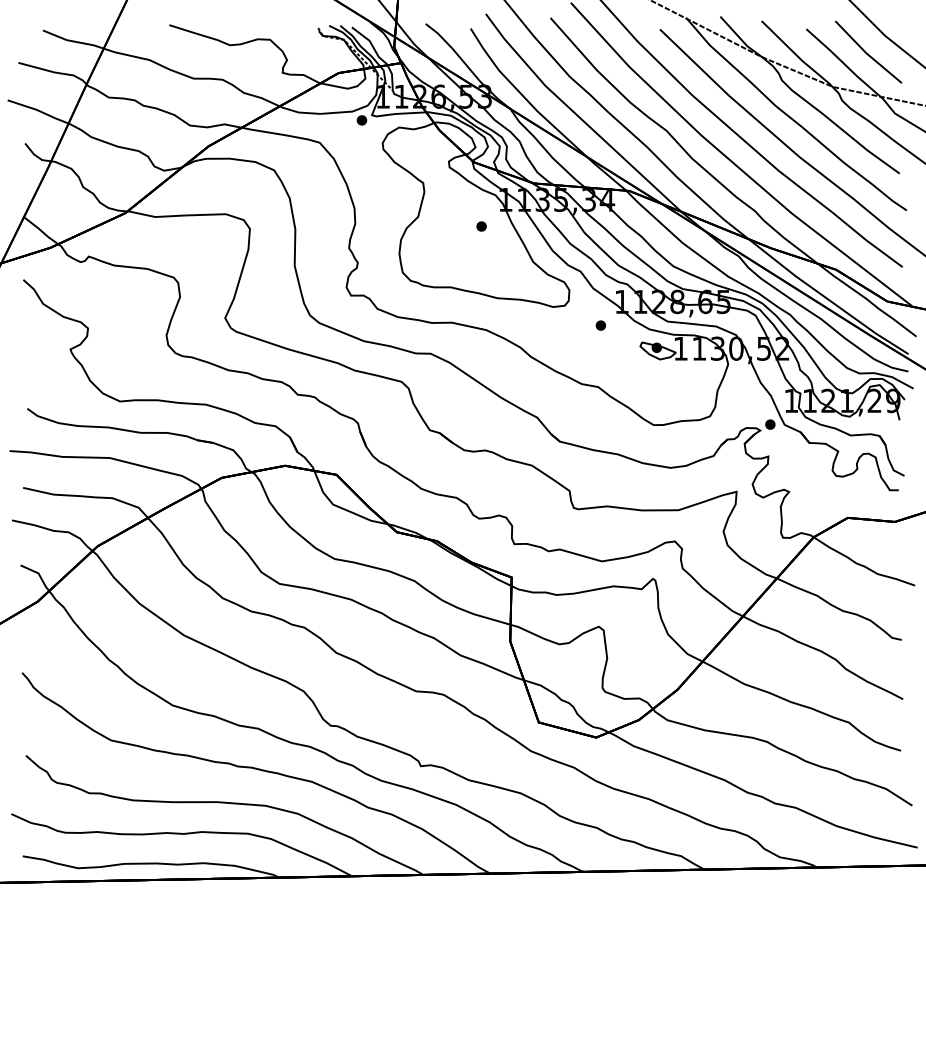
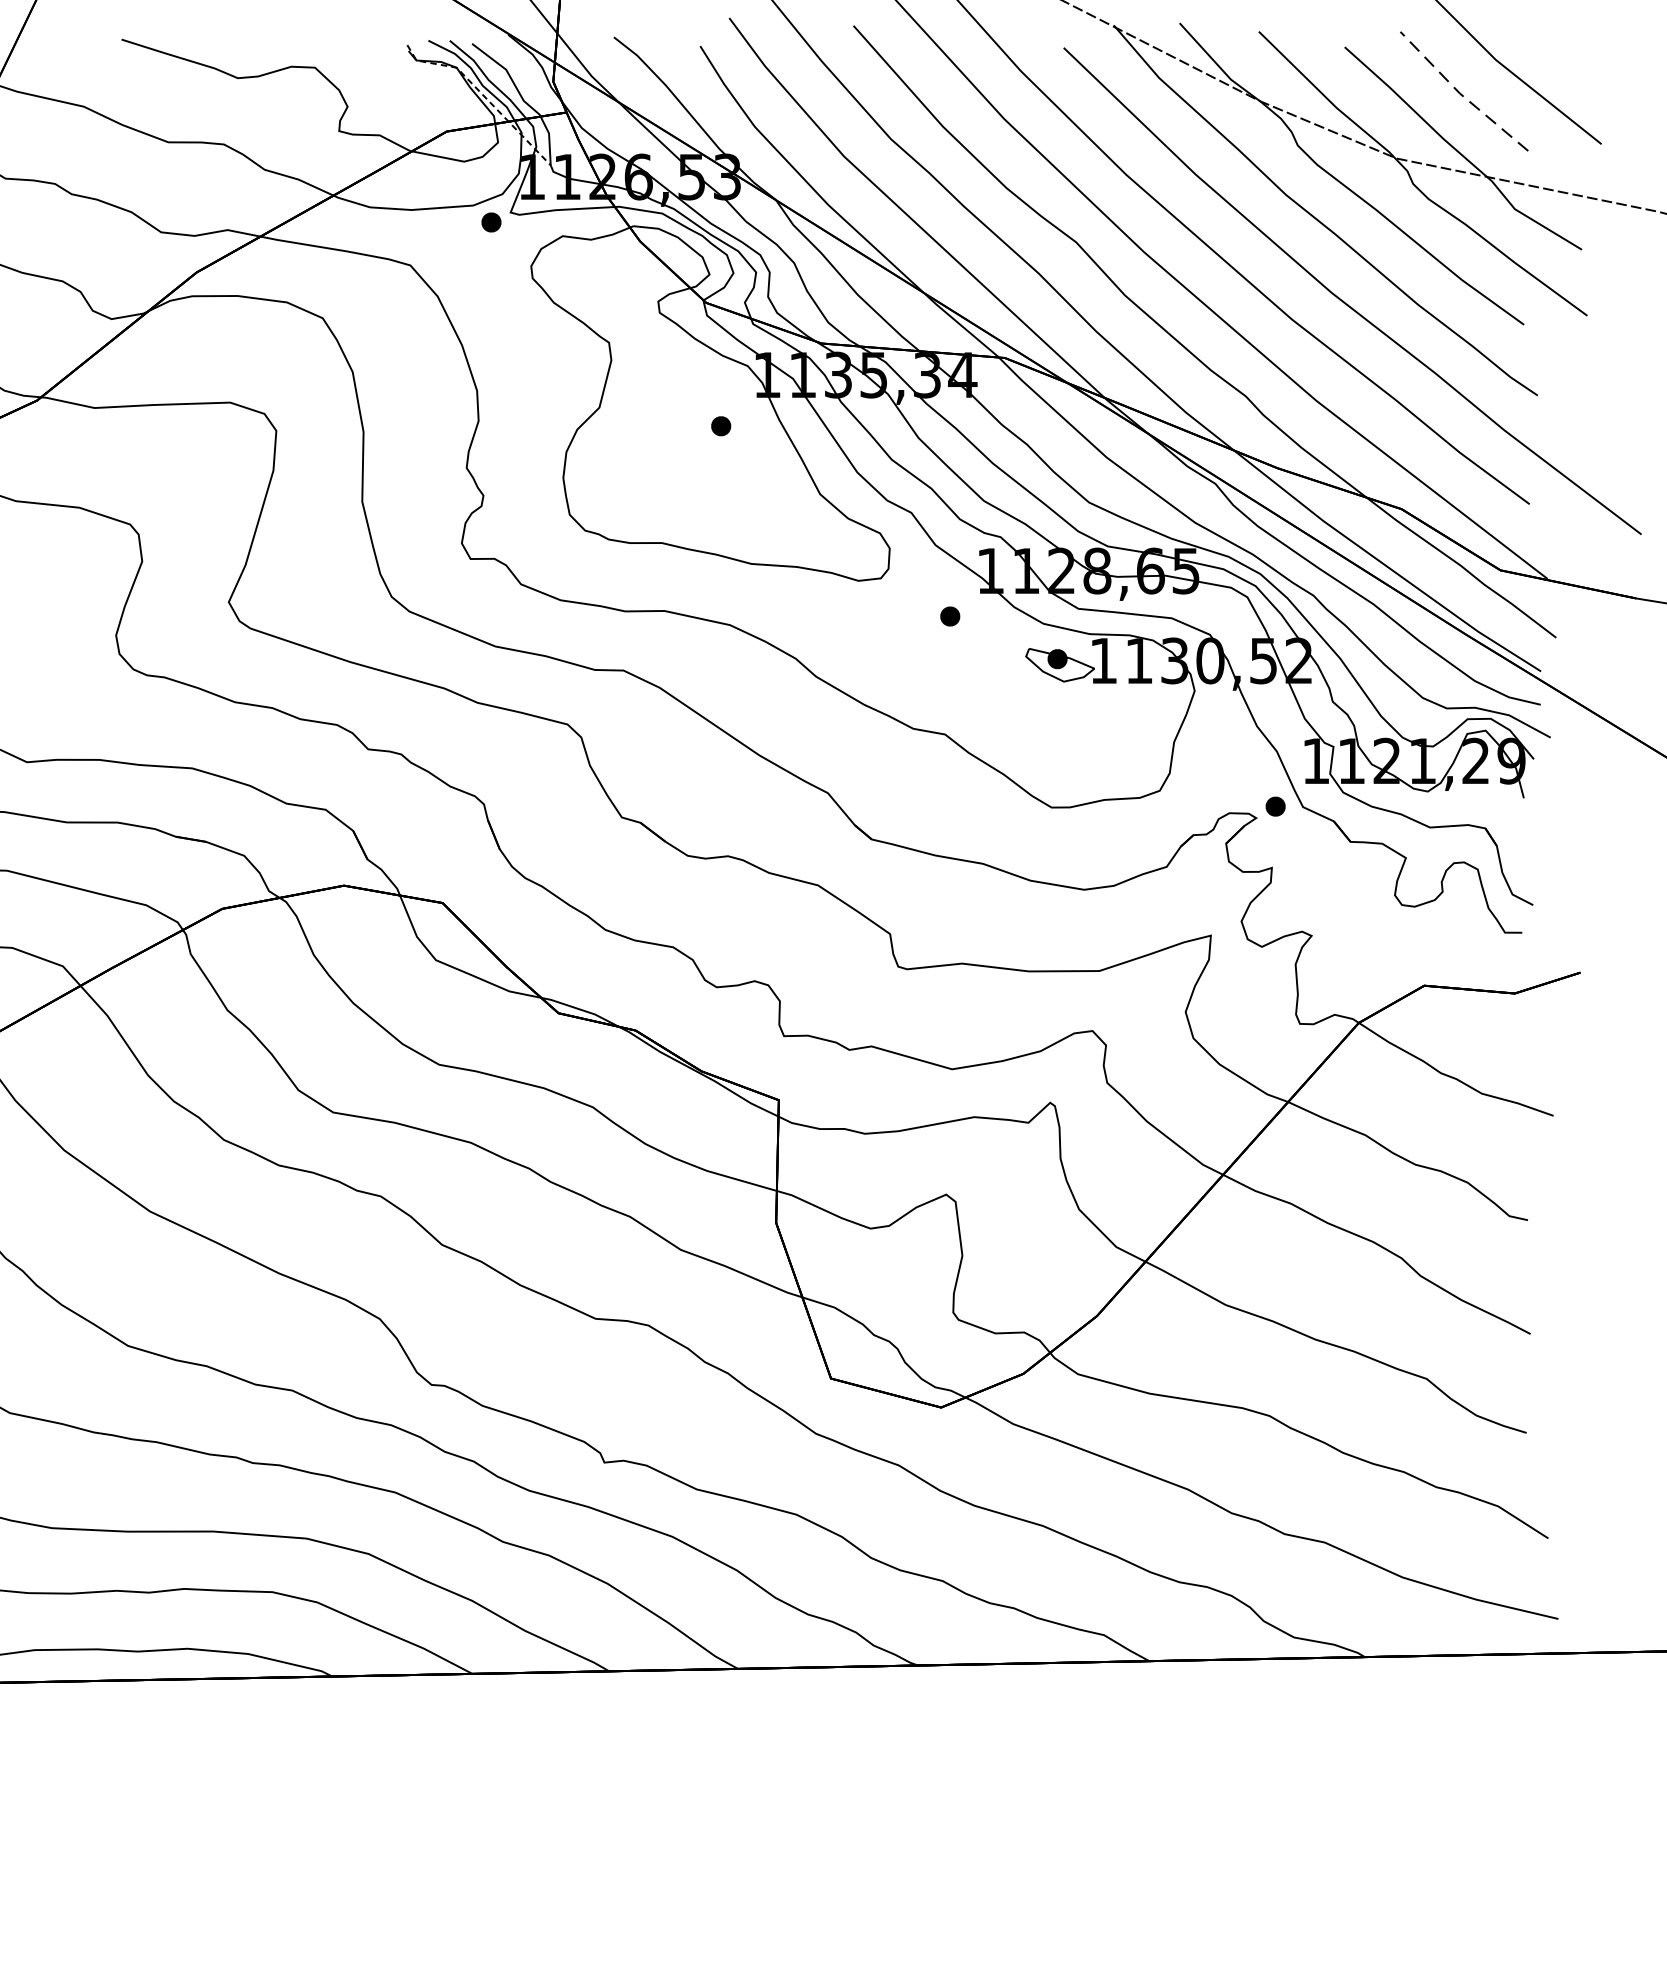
line: (866, 53) -> (1460, 94), solid -> dashed

